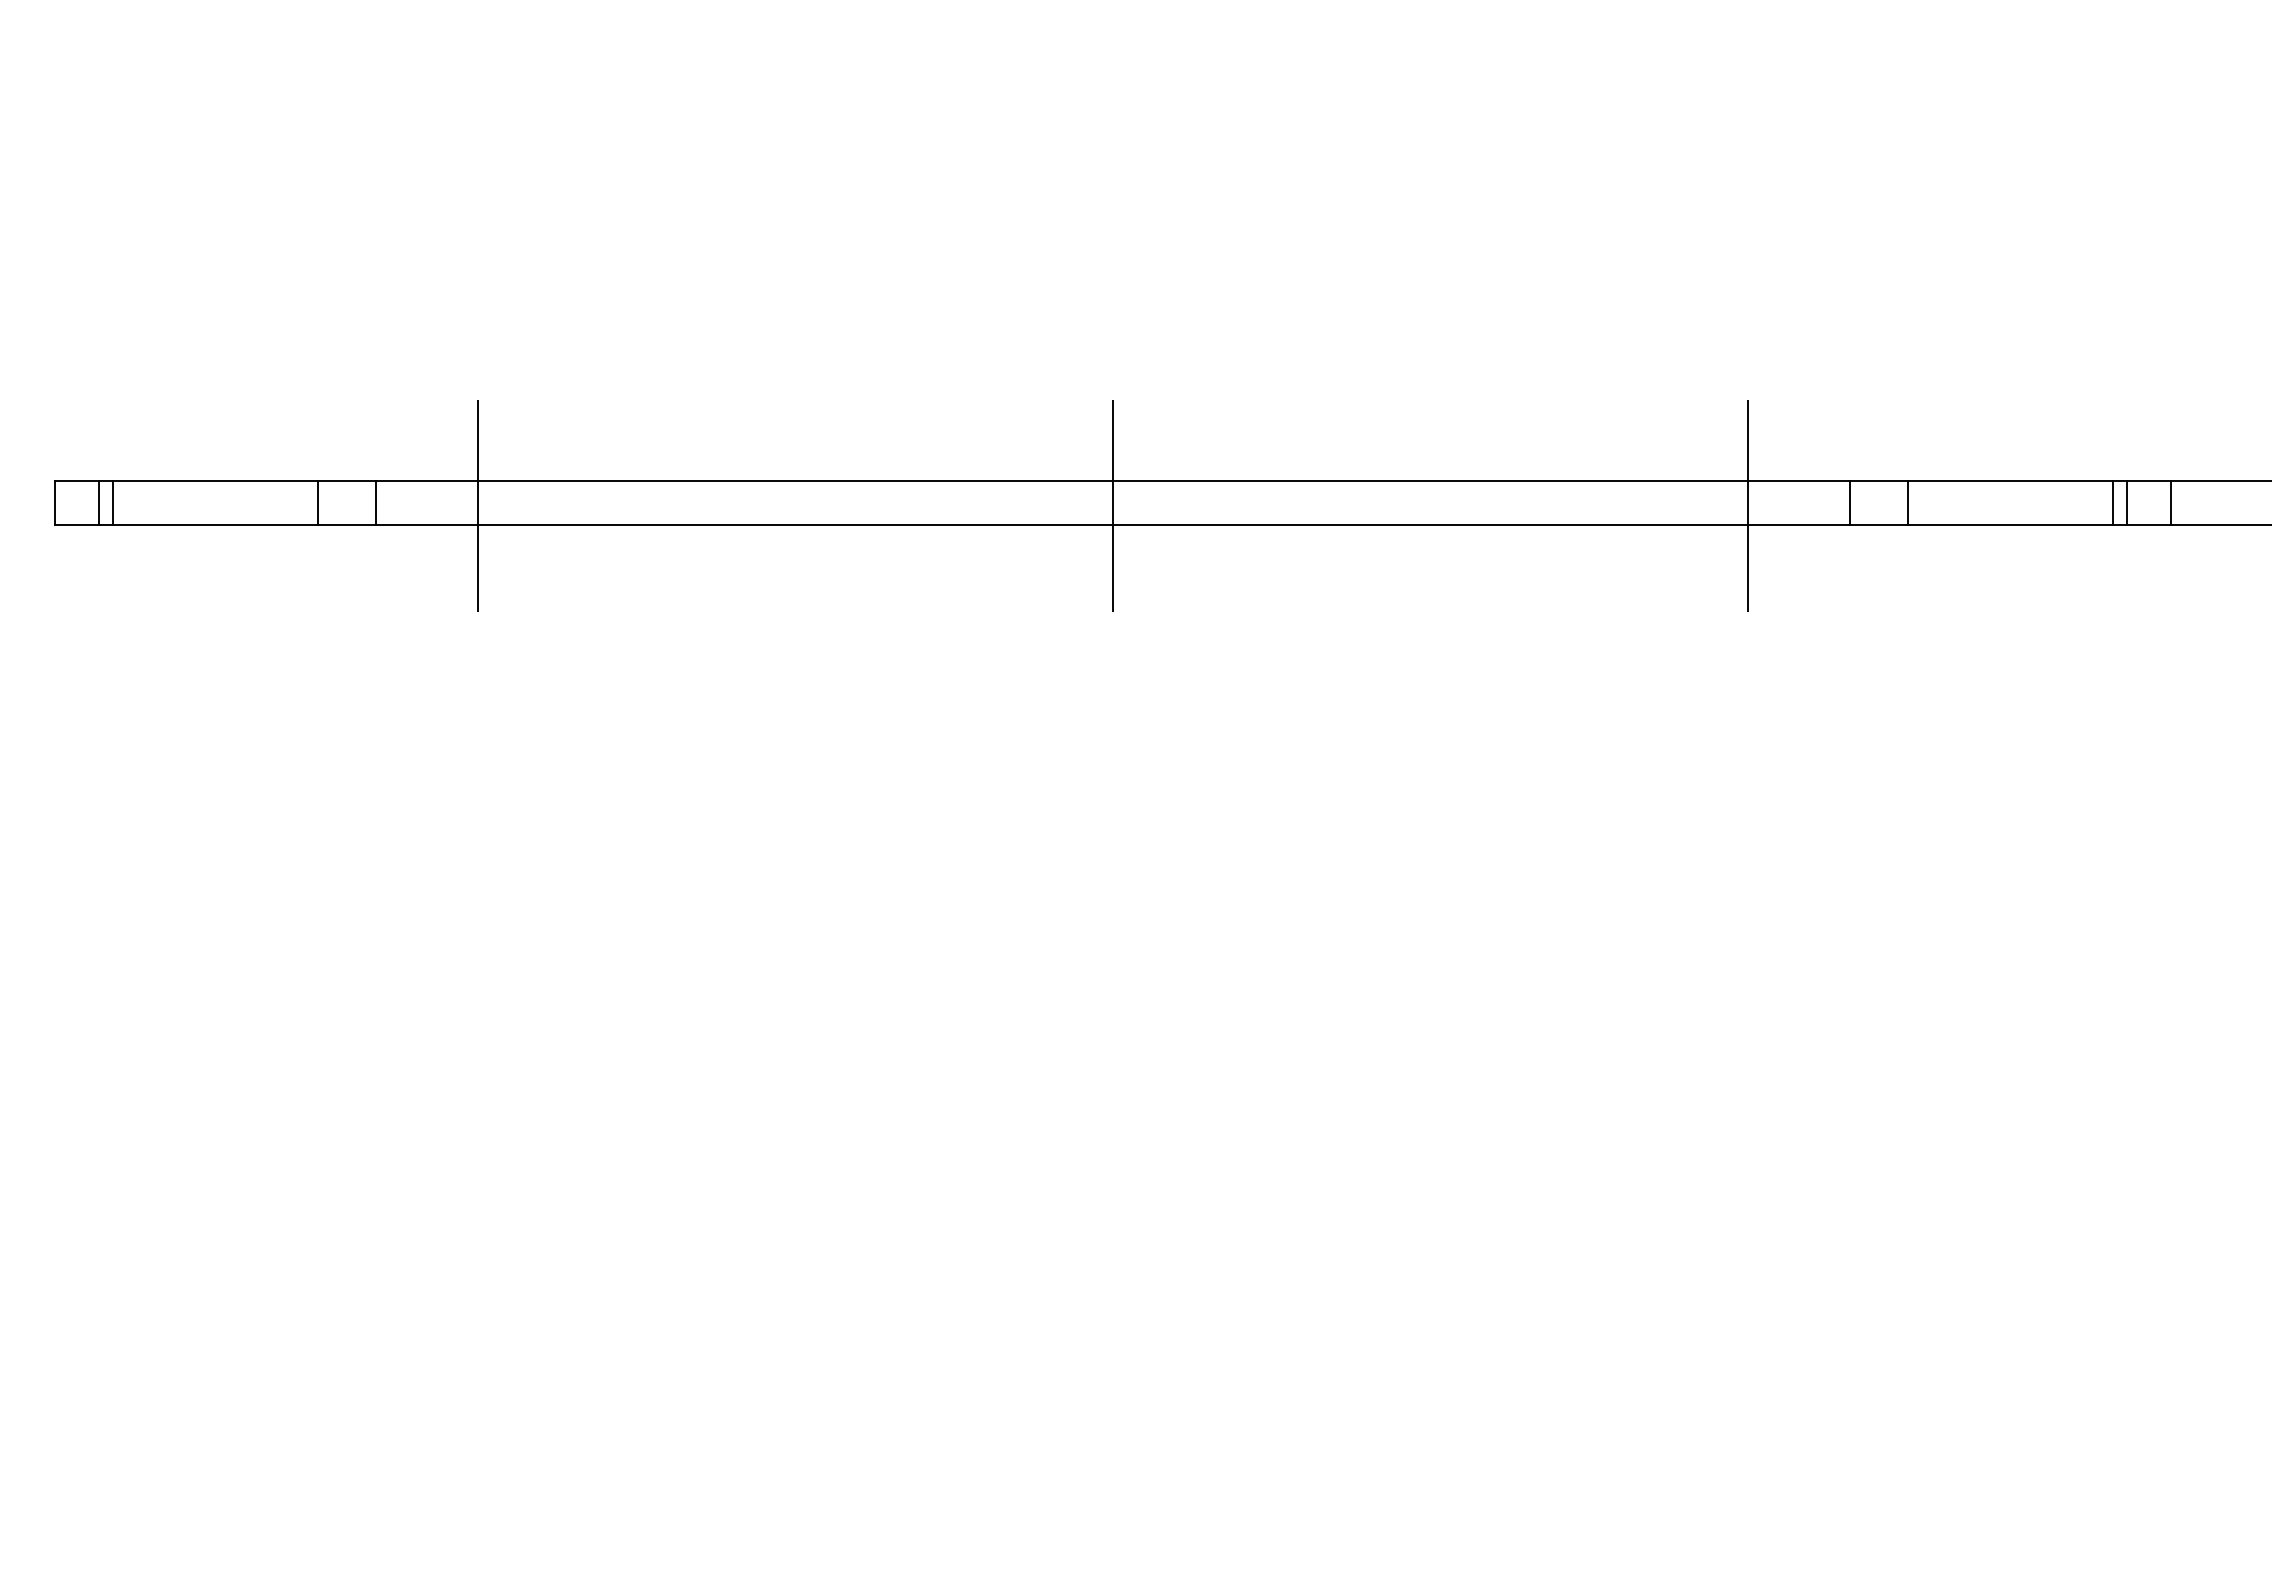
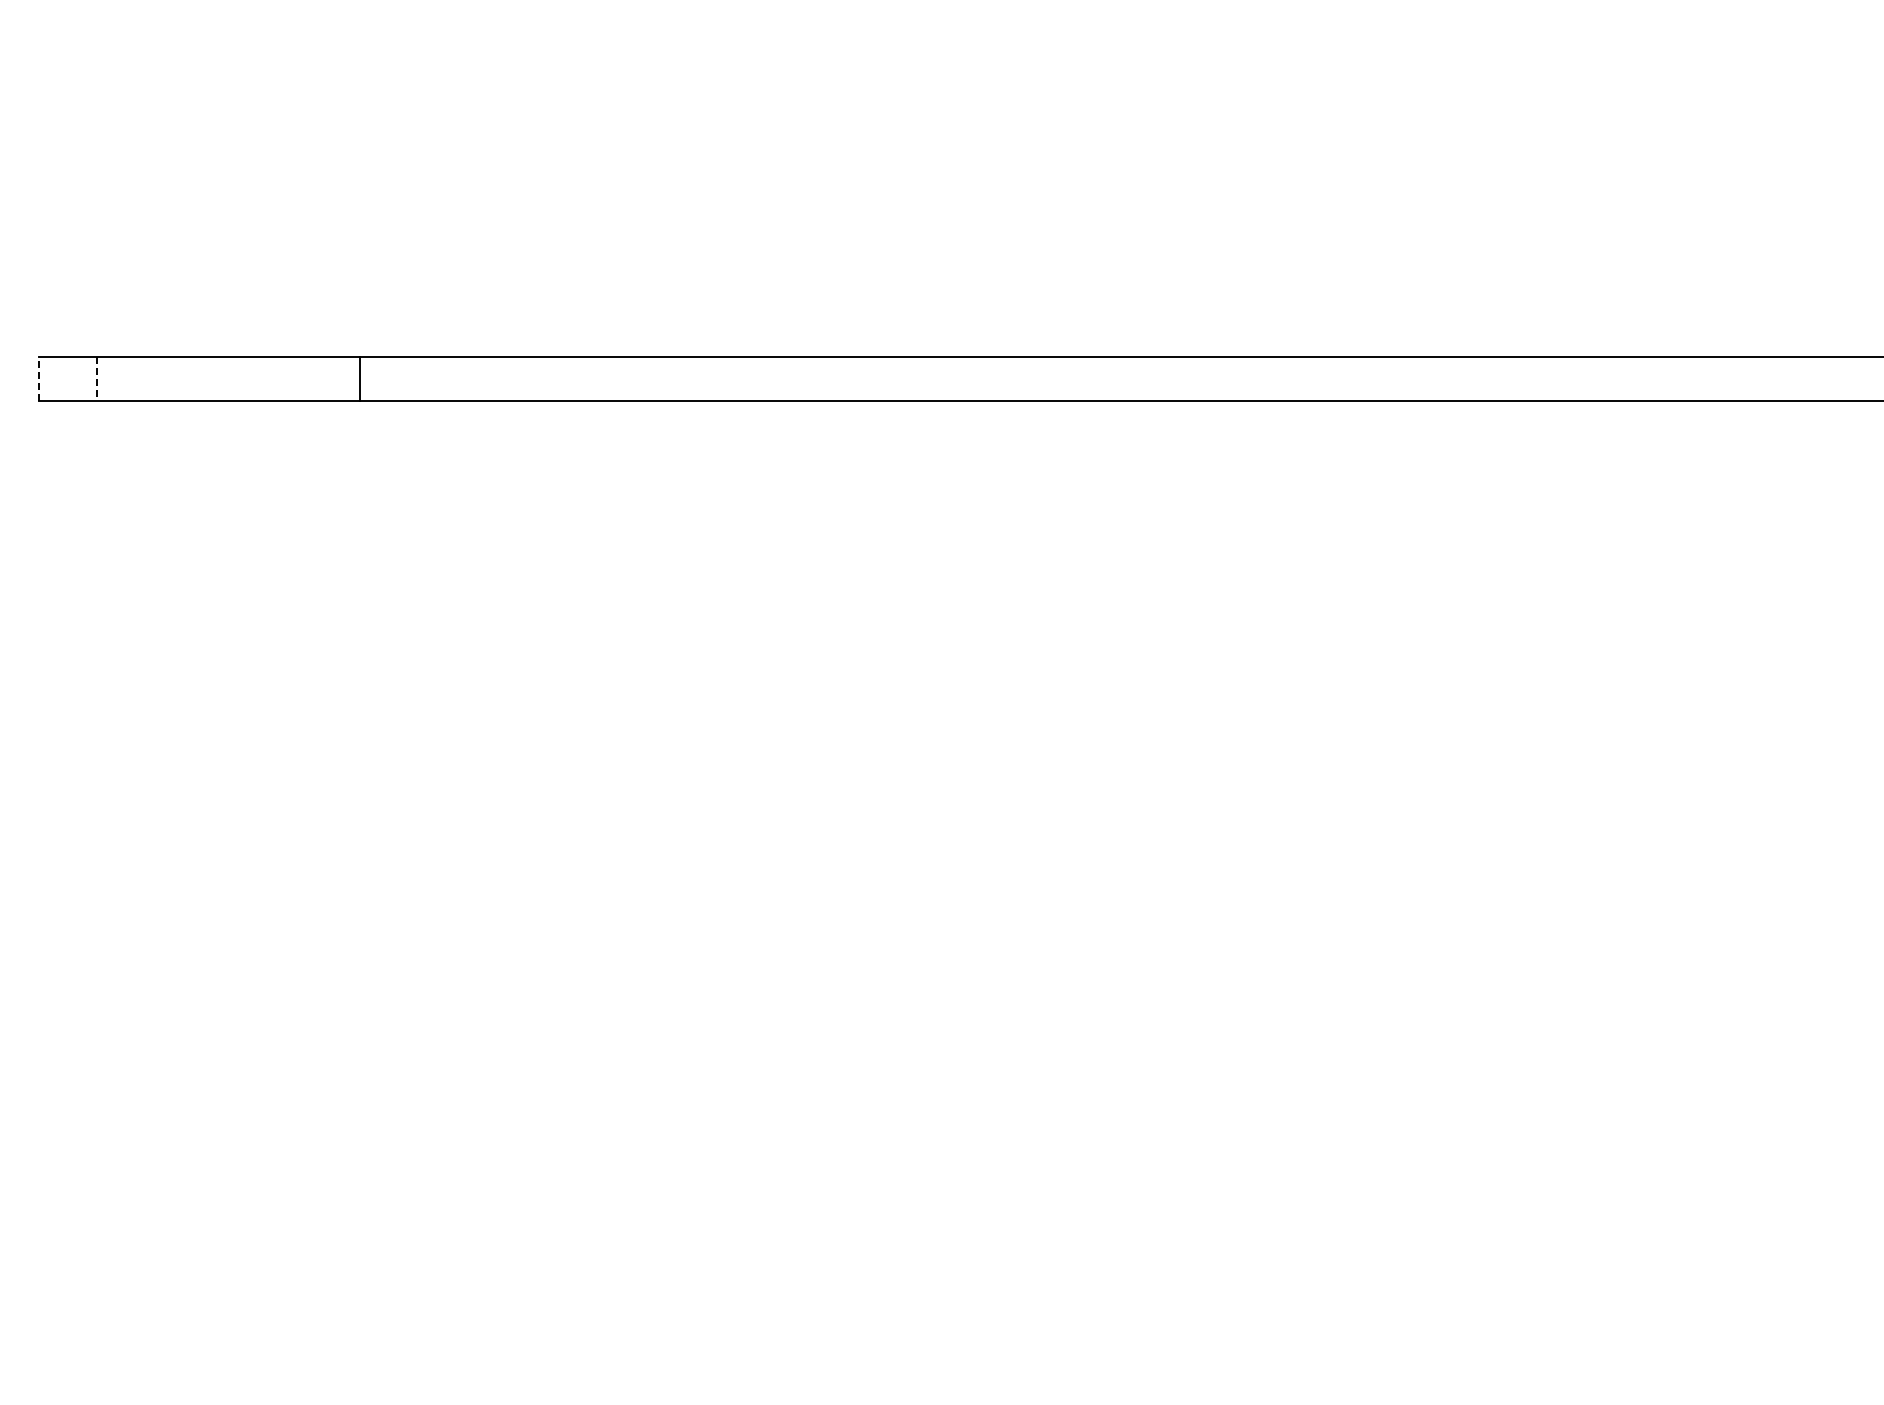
line: (54, 502) -> (38, 379), solid -> dashed
line: (98, 502) -> (82, 379), removed
line: (113, 502) -> (97, 379), solid -> dashed
line: (317, 502) -> (301, 379), removed
line: (478, 502) -> (462, 379), removed
line: (1113, 502) -> (1097, 379), removed
line: (1747, 502) -> (1731, 379), removed
line: (1850, 502) -> (1834, 379), removed

